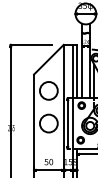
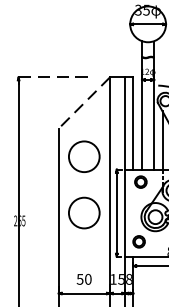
line: (31, 44) -> (54, 76), solid -> dashed
line: (48, 60) -> (83, 104), solid -> dashed

